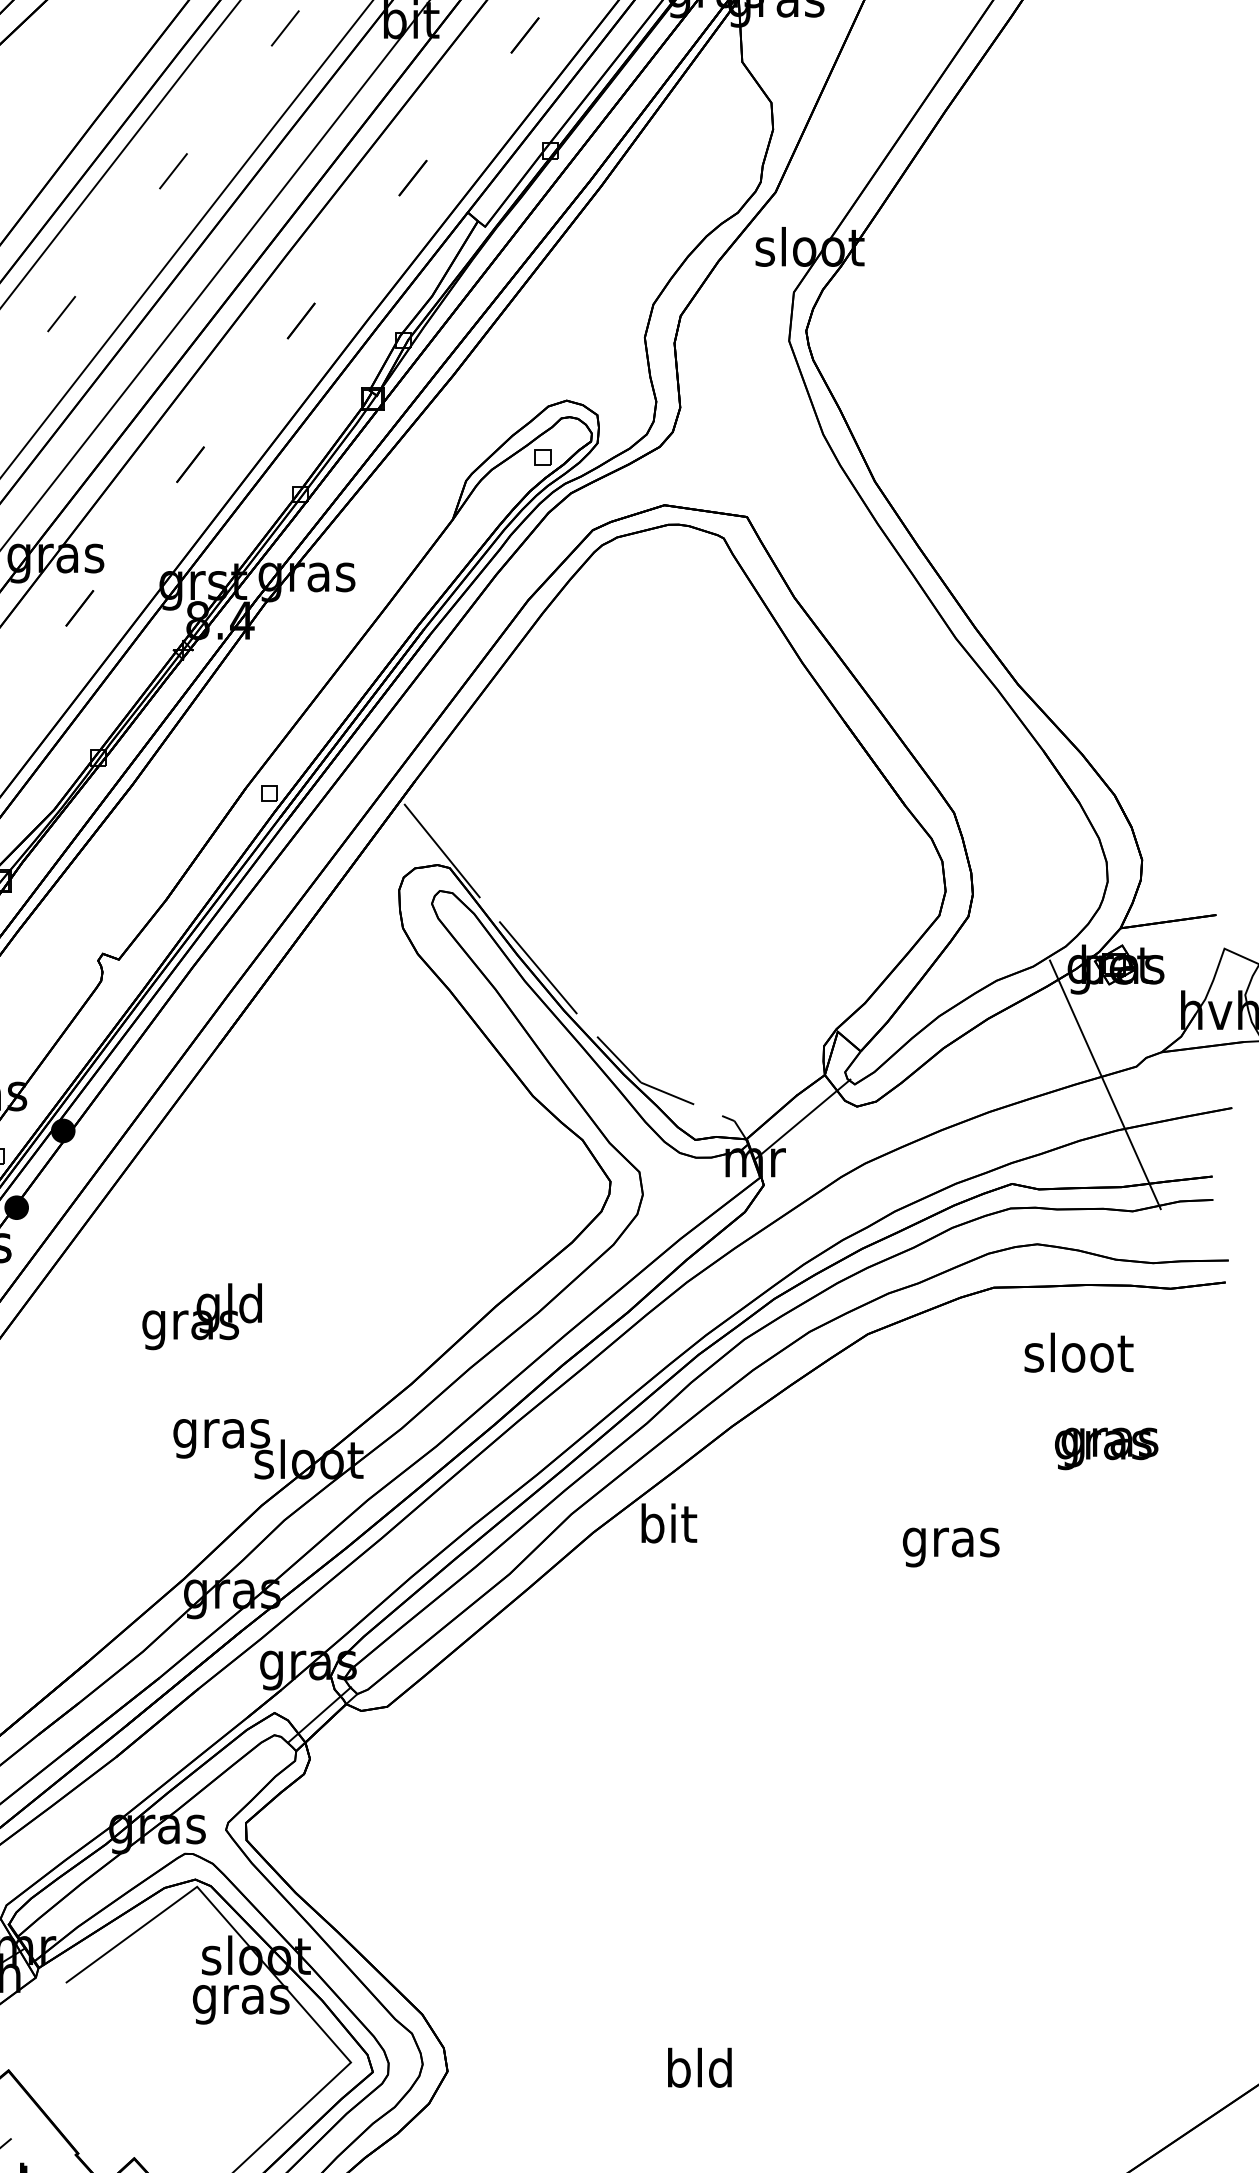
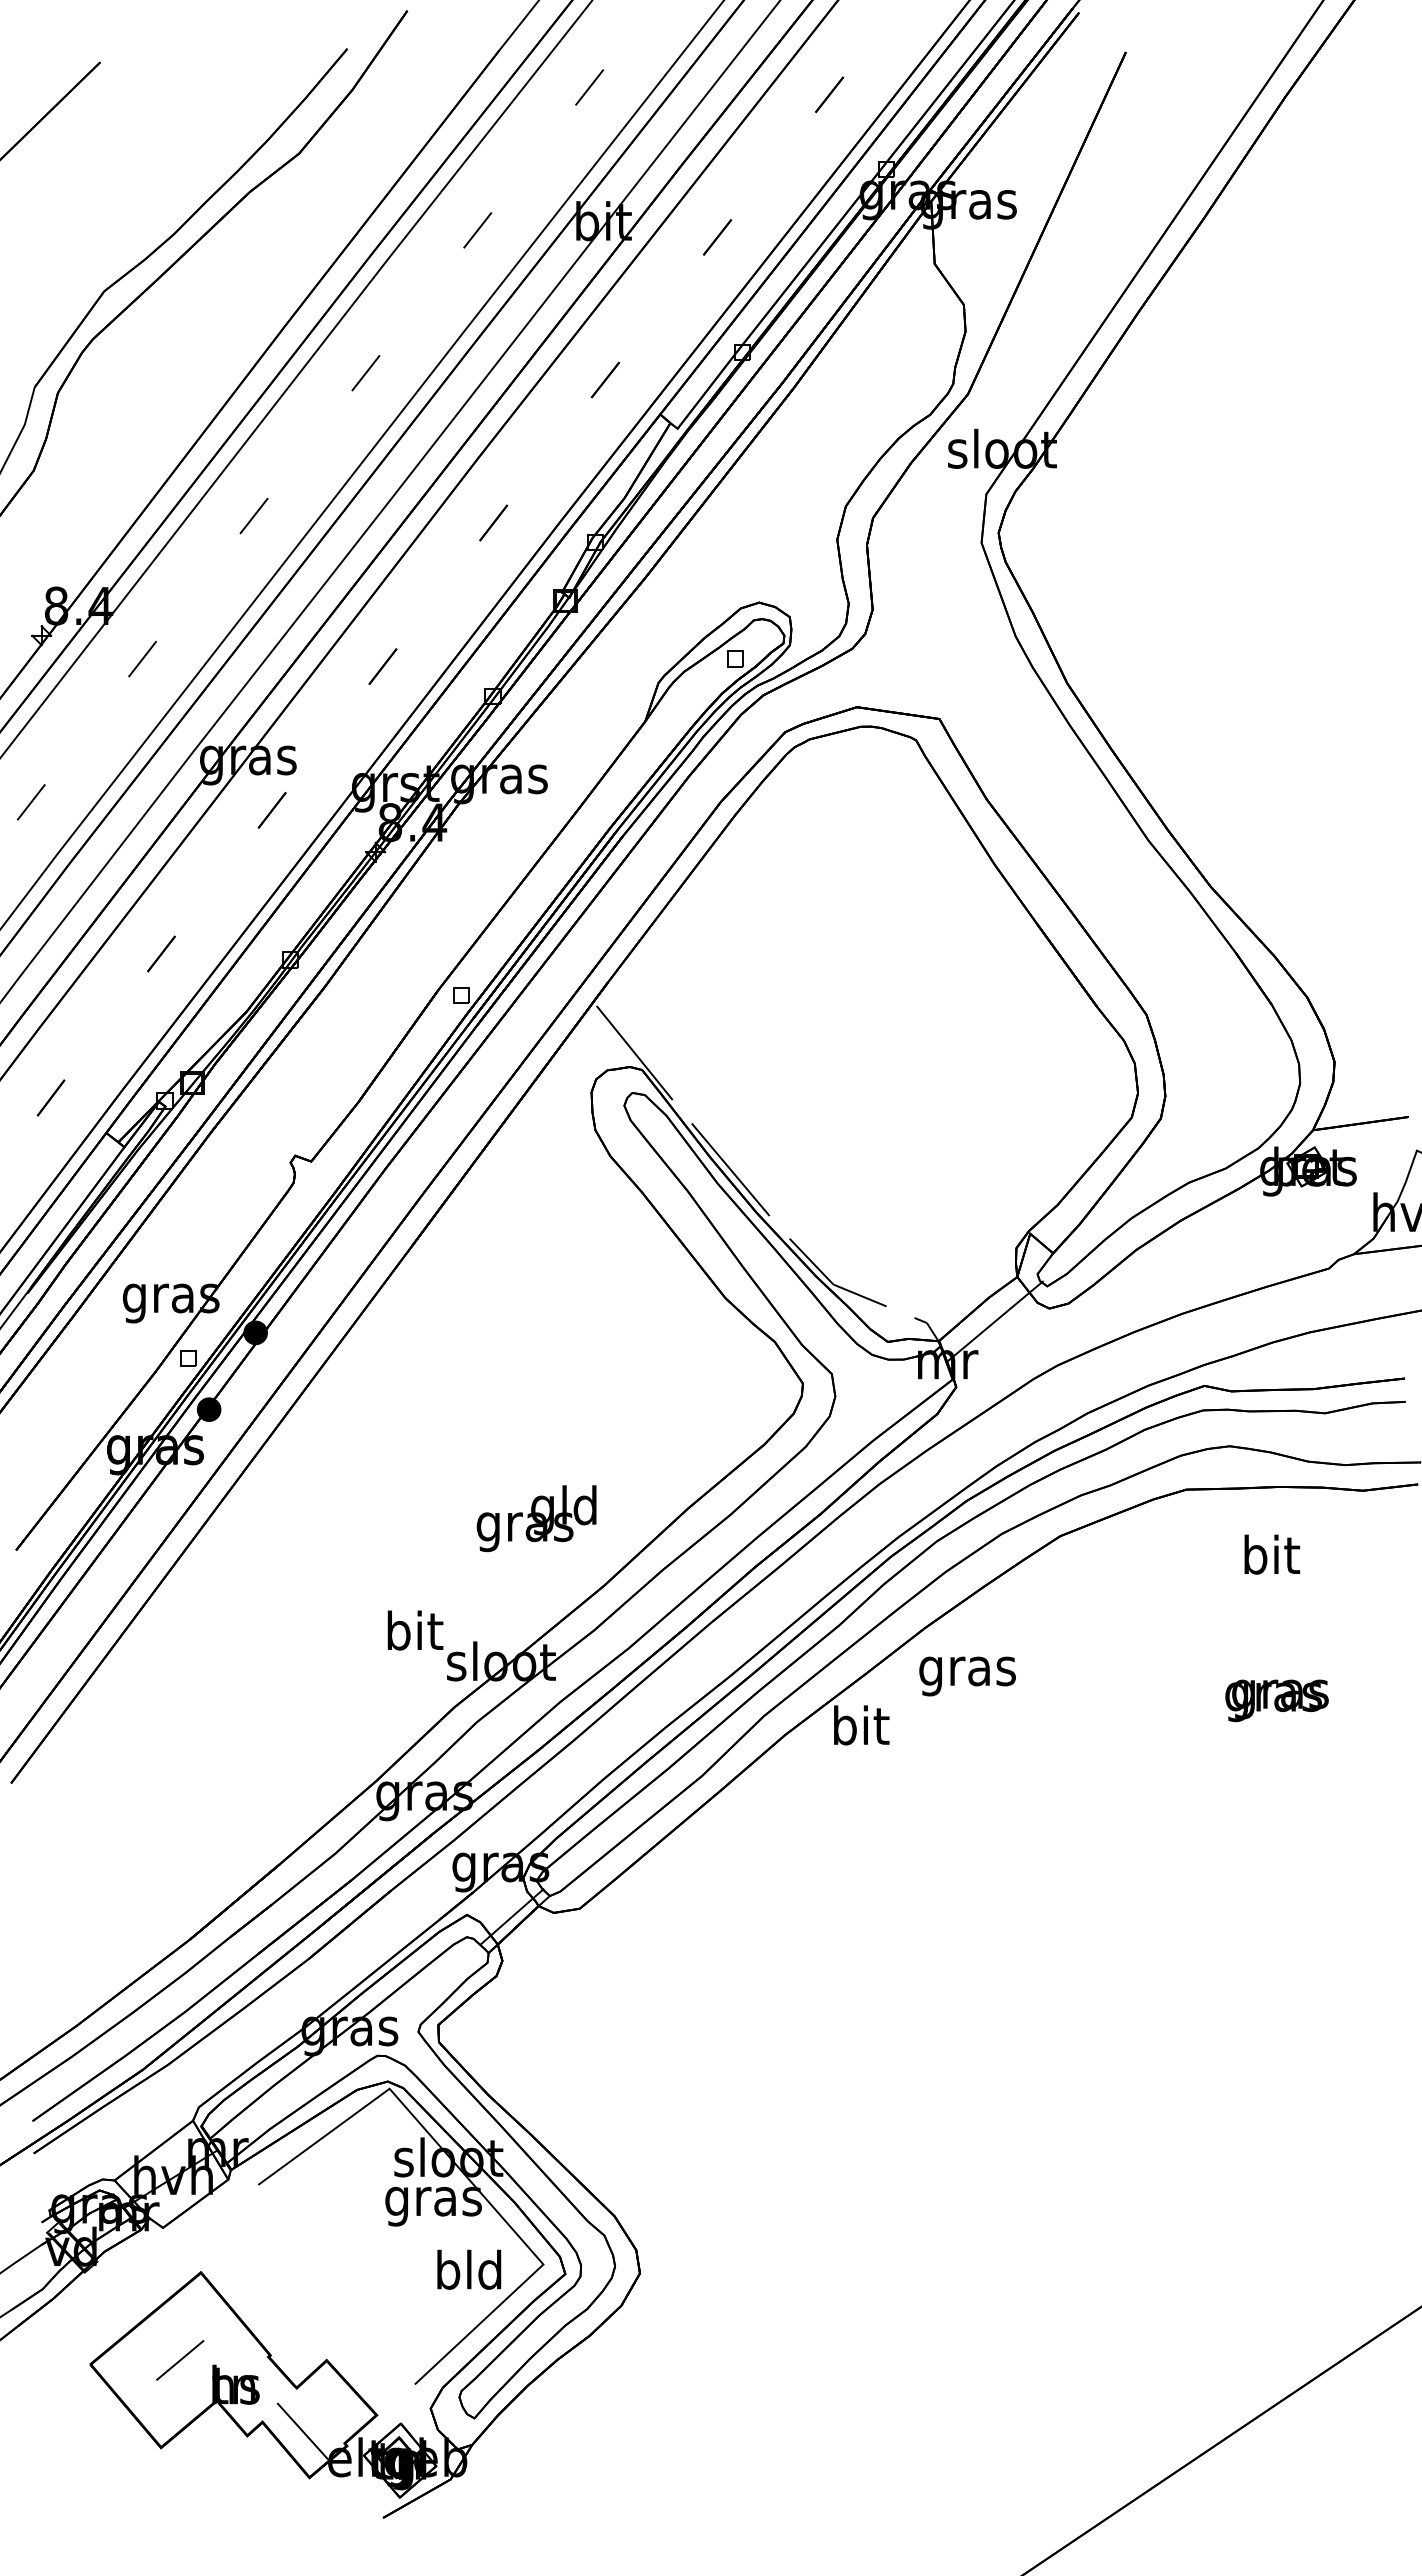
line: (1105, 1084) -> (1297, 1286), removed
text: (202, 1316) -> (536, 1518), moved
text: (1079, 1352) -> (1271, 1554), sloot -> bit
text: (221, 1433) -> (413, 1635), gras -> bit
text: (1106, 1448) -> (1276, 1700), moved
text: (951, 1547) -> (967, 1676), moved
text: (700, 2067) -> (469, 2269), moved

